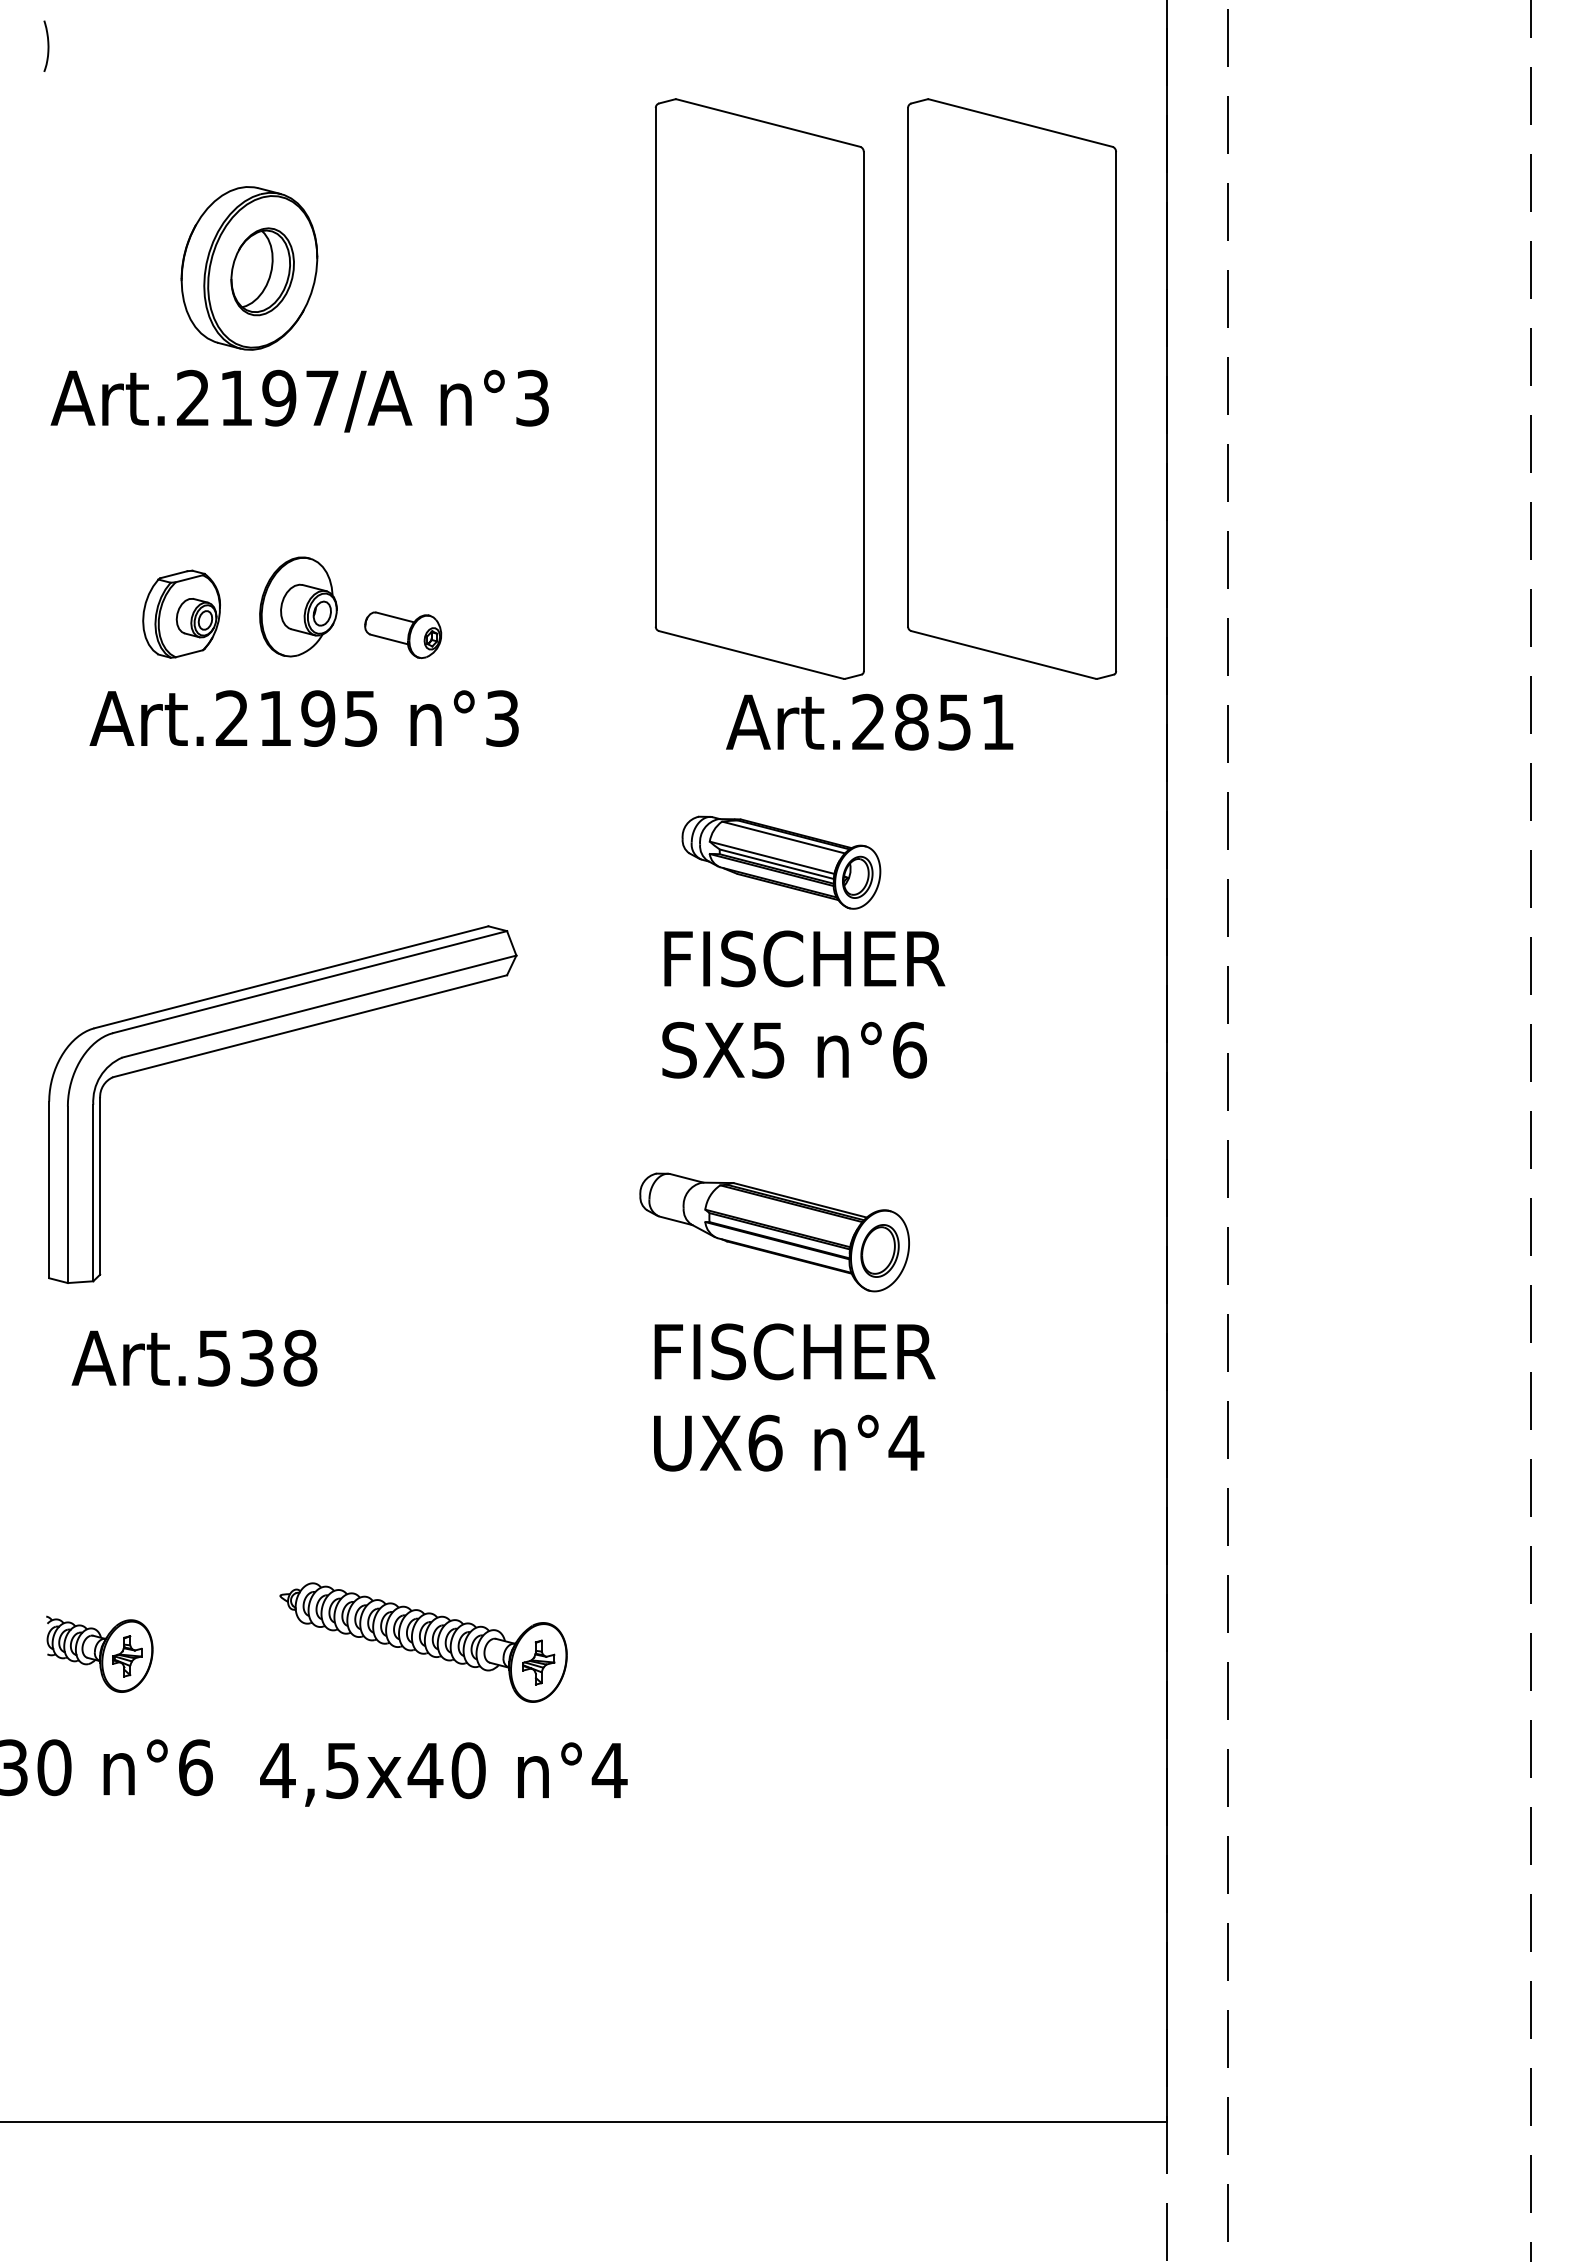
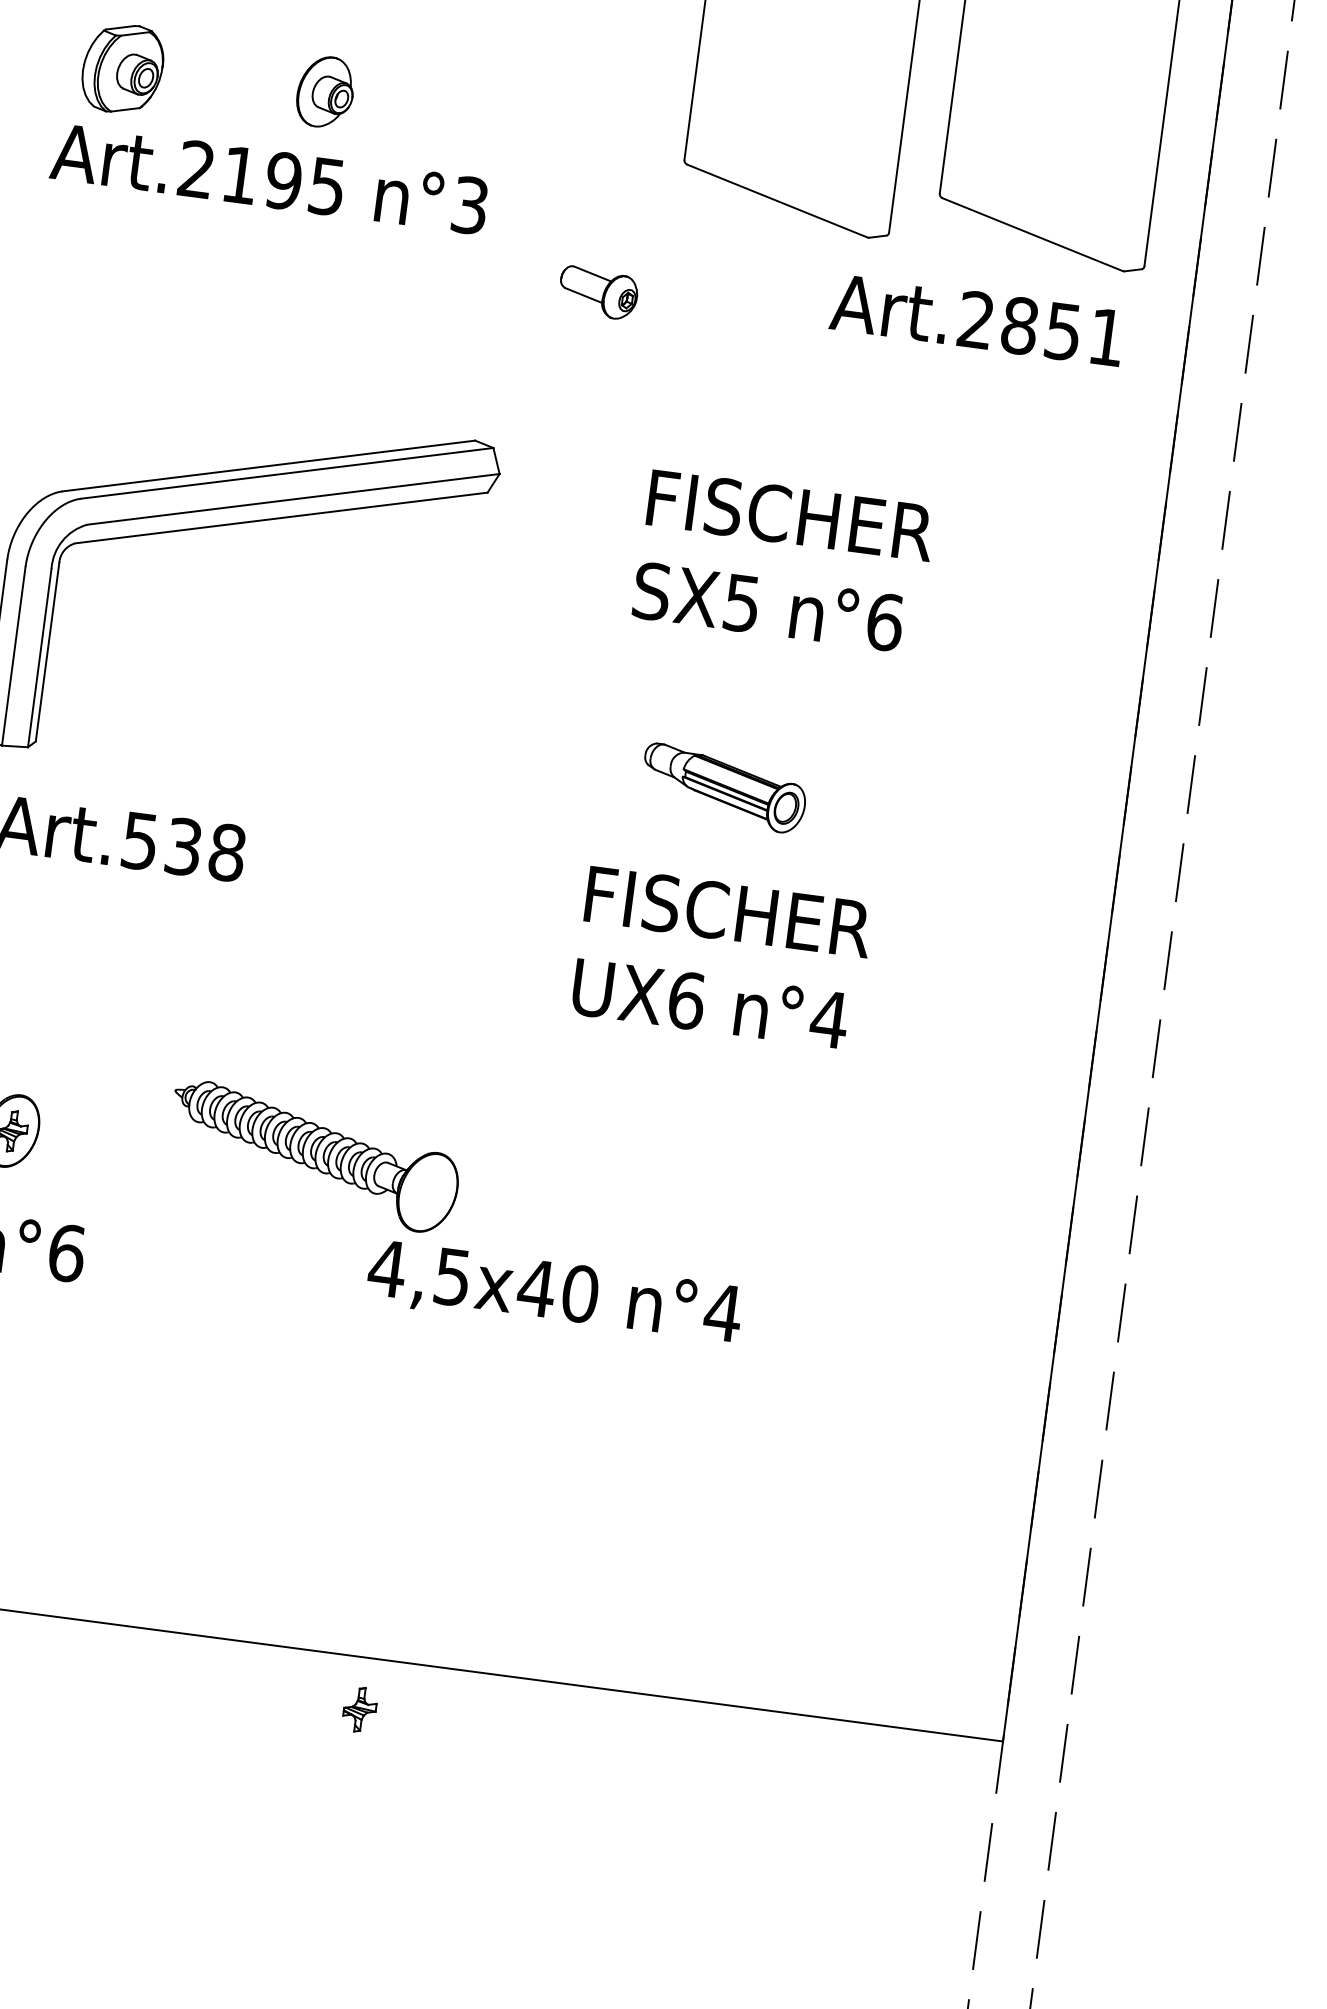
part: (298, 606) -> (325, 91), size x0.7
part: (181, 613) -> (122, 68), moved
part: (403, 634) -> (598, 292), moved
text: (303, 718) -> (268, 178), moved
text: (869, 721) -> (977, 319), moved
part: (781, 862) -> (780, 415), removed
part: (774, 1232) -> (723, 788), size x0.6
part: (538, 1662) -> (359, 1709), moved
text: (443, 1774) -> (554, 1294), moved

